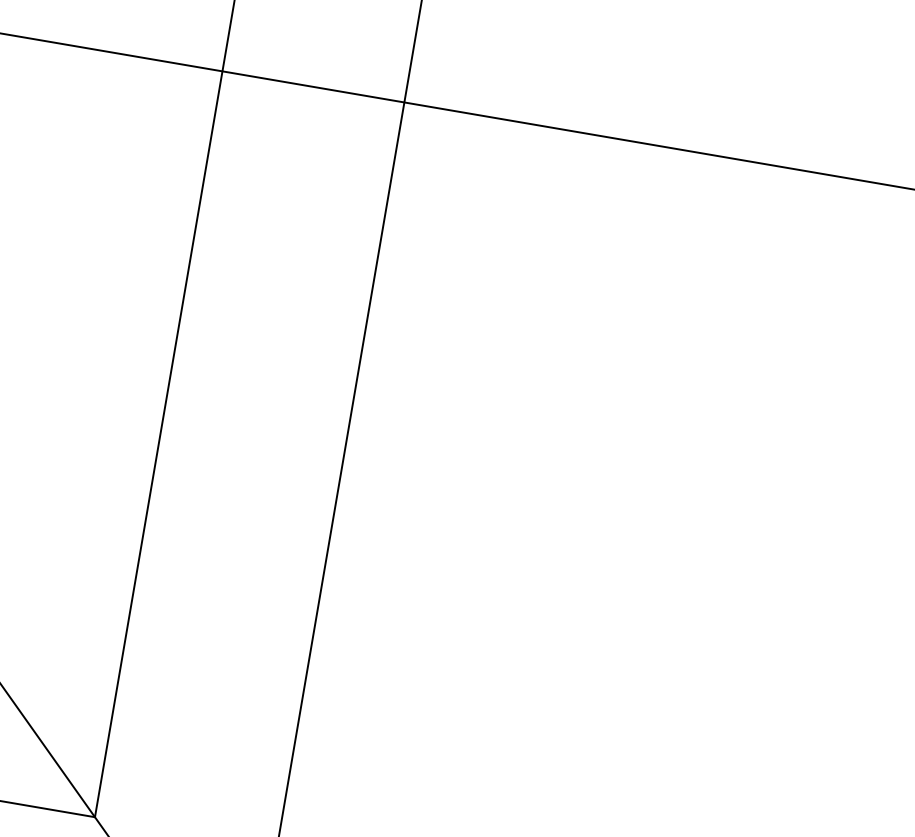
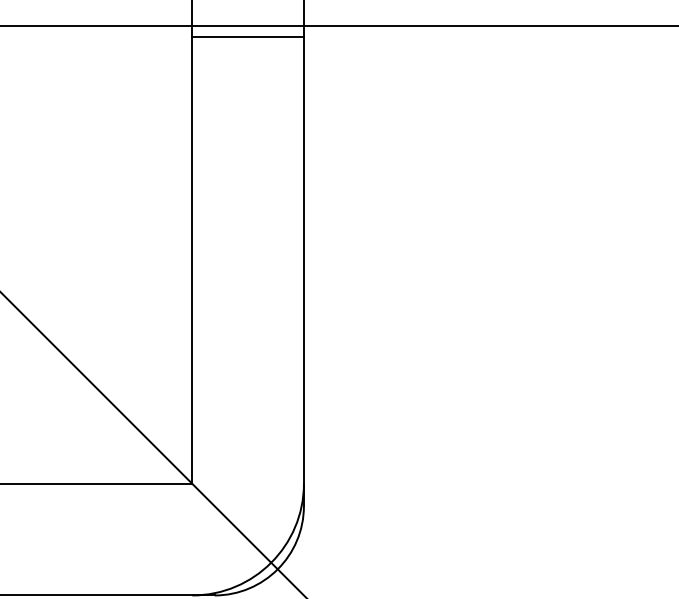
line: (309, 105) -> (247, 37), added

